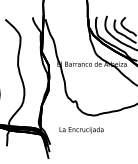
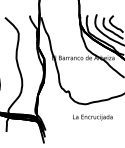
text: (81, 130) -> (92, 117), moved

